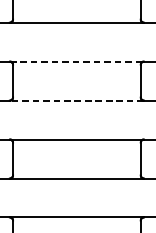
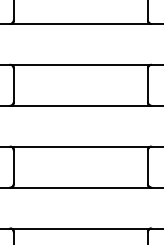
line: (77, 61) -> (81, 64), dashed -> solid
line: (76, 100) -> (80, 105), dashed -> solid

